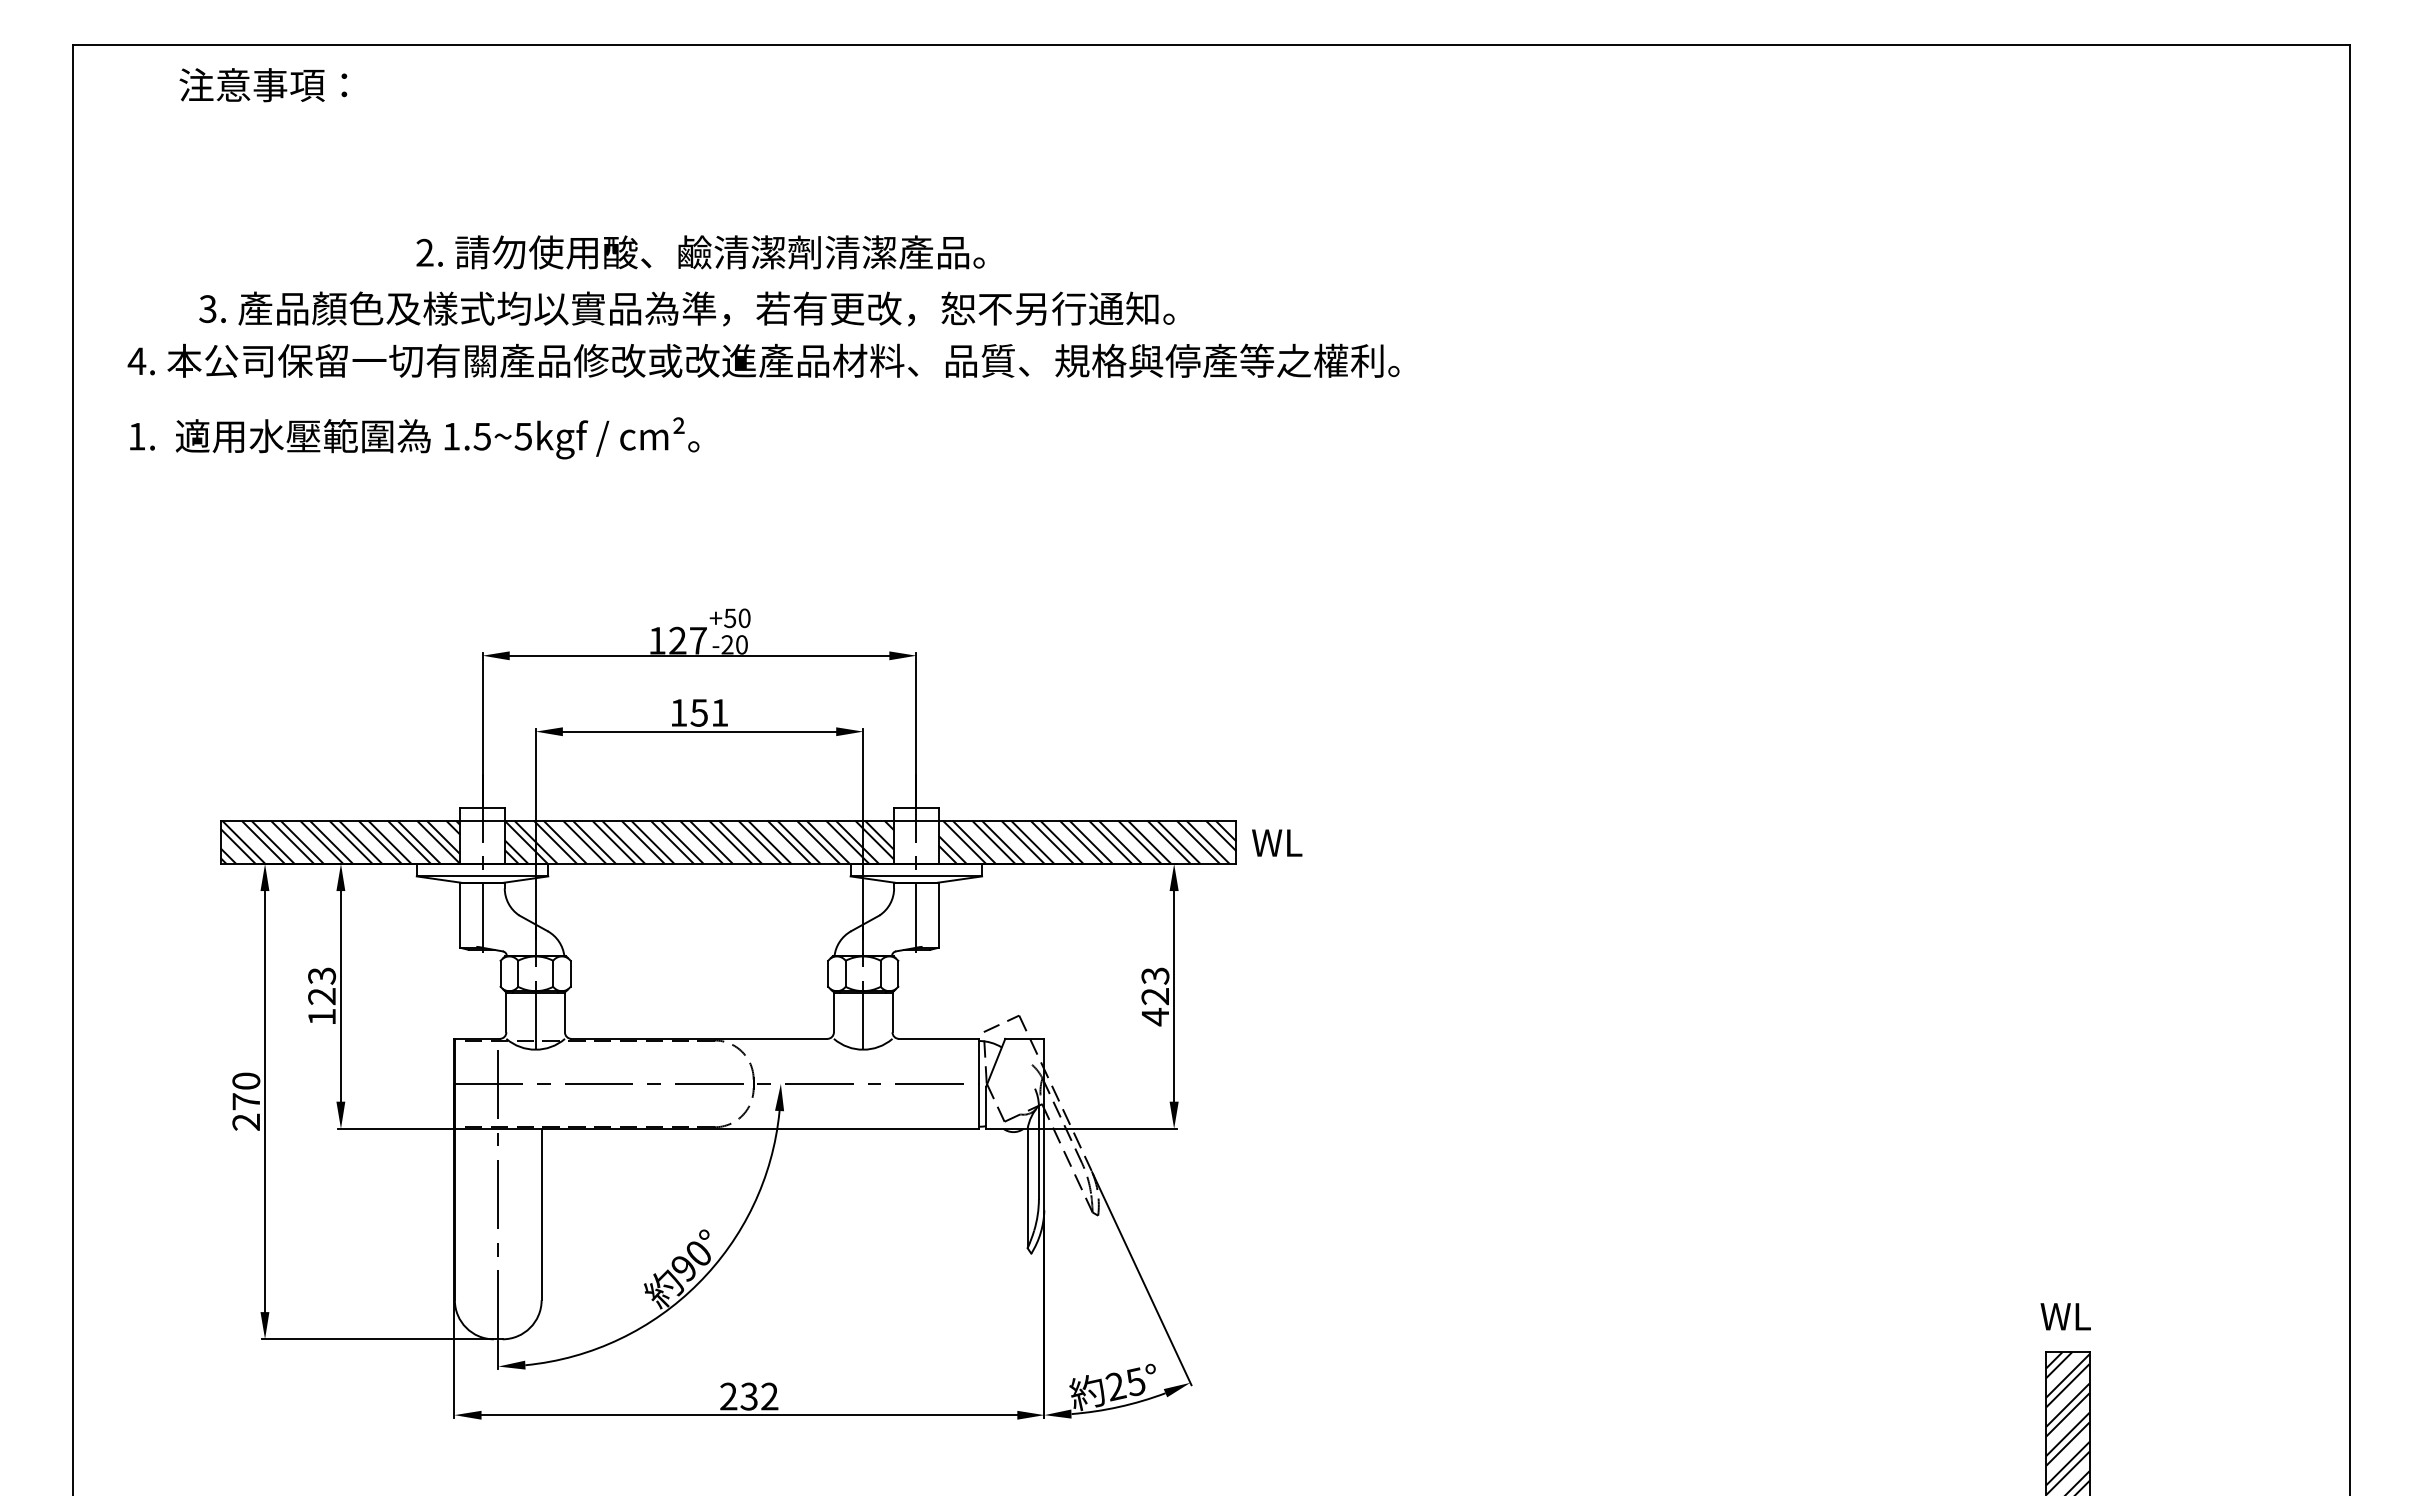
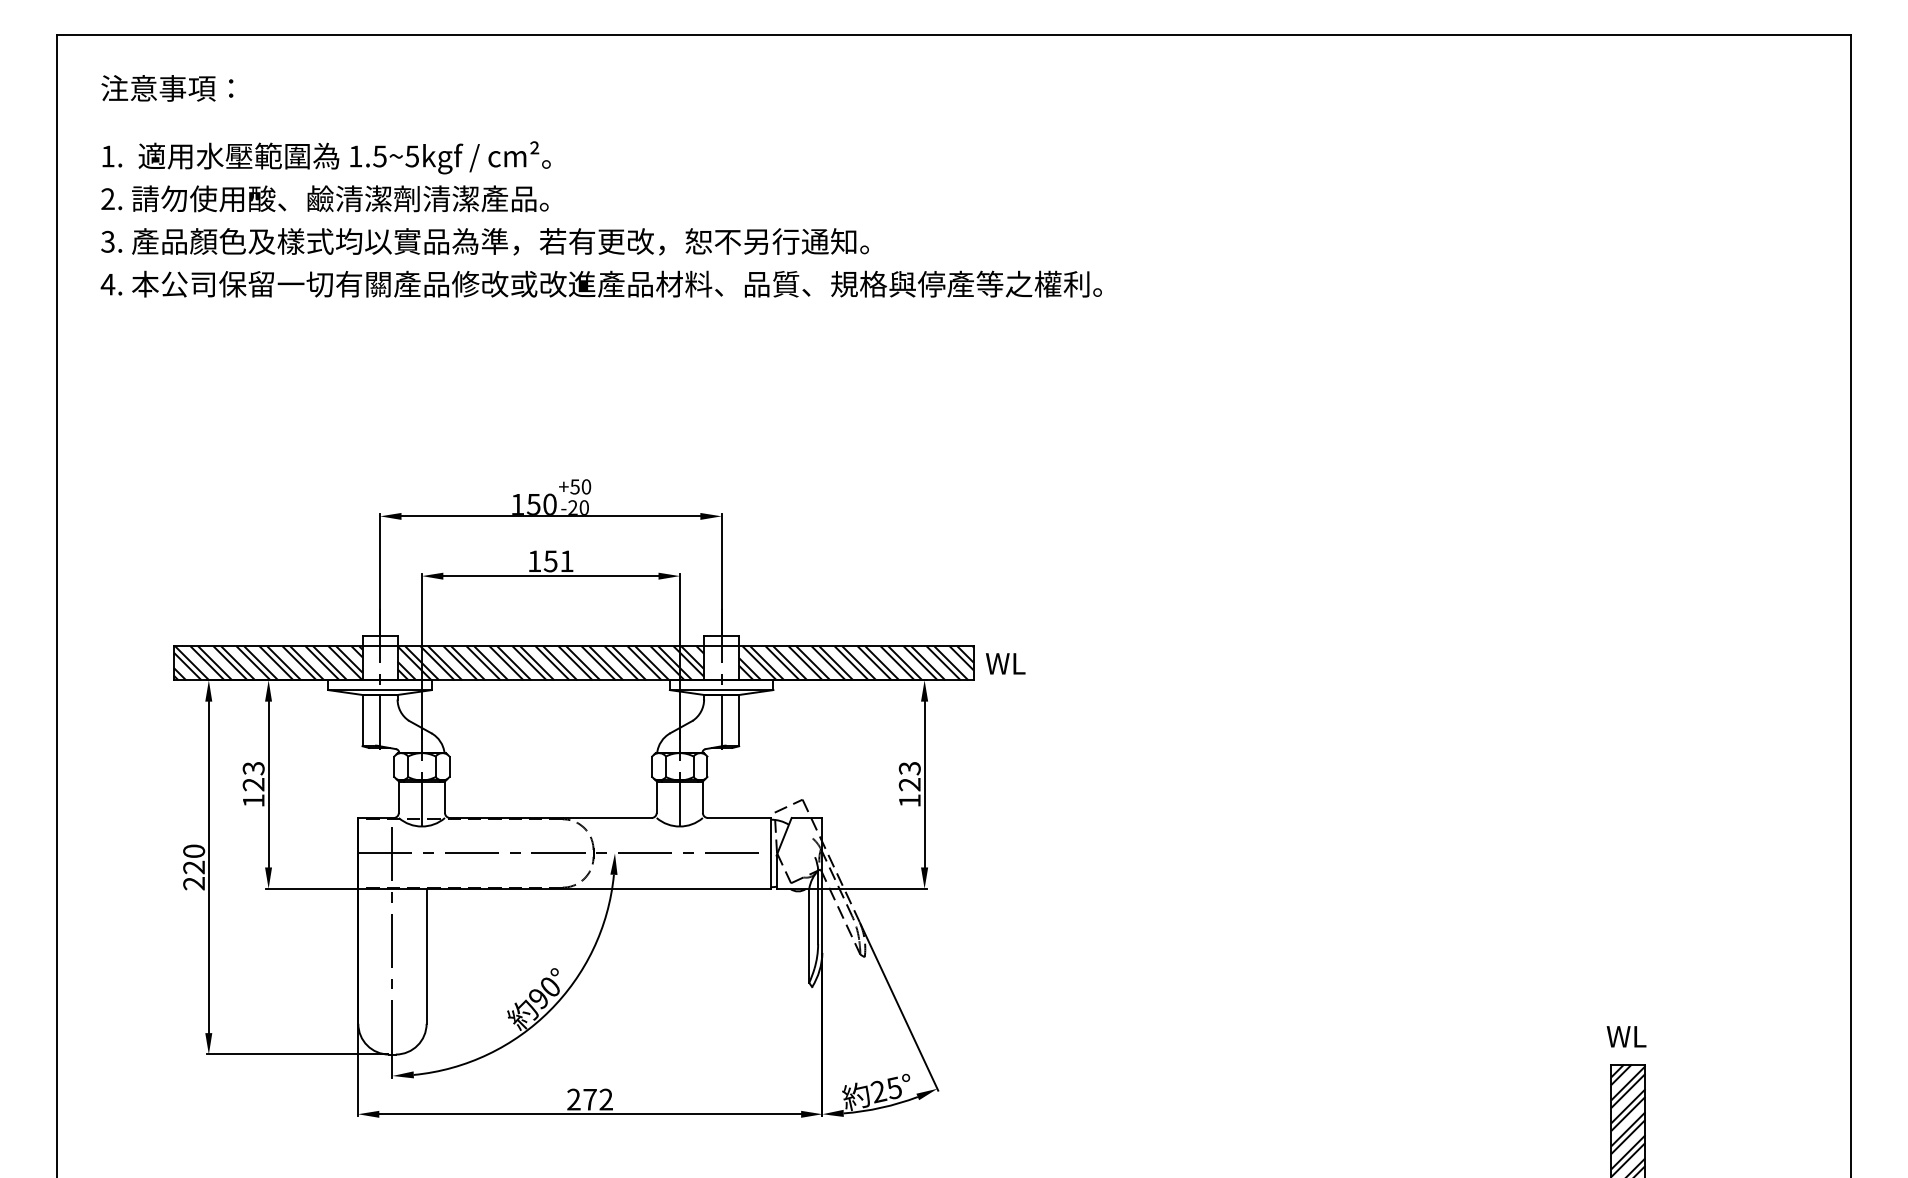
text: (263, 85) -> (167, 88), moved
text: (700, 252) -> (324, 198), moved
text: (686, 308) -> (484, 241), moved
text: (414, 438) -> (326, 157), moved
text: (687, 640) -> (541, 504), 127 -> 150
text: (1155, 1017) -> (909, 801), 423 -> 123
text: (245, 1101) -> (193, 867), 270 -> 220
text: (748, 1396) -> (589, 1099), 232 -> 272

